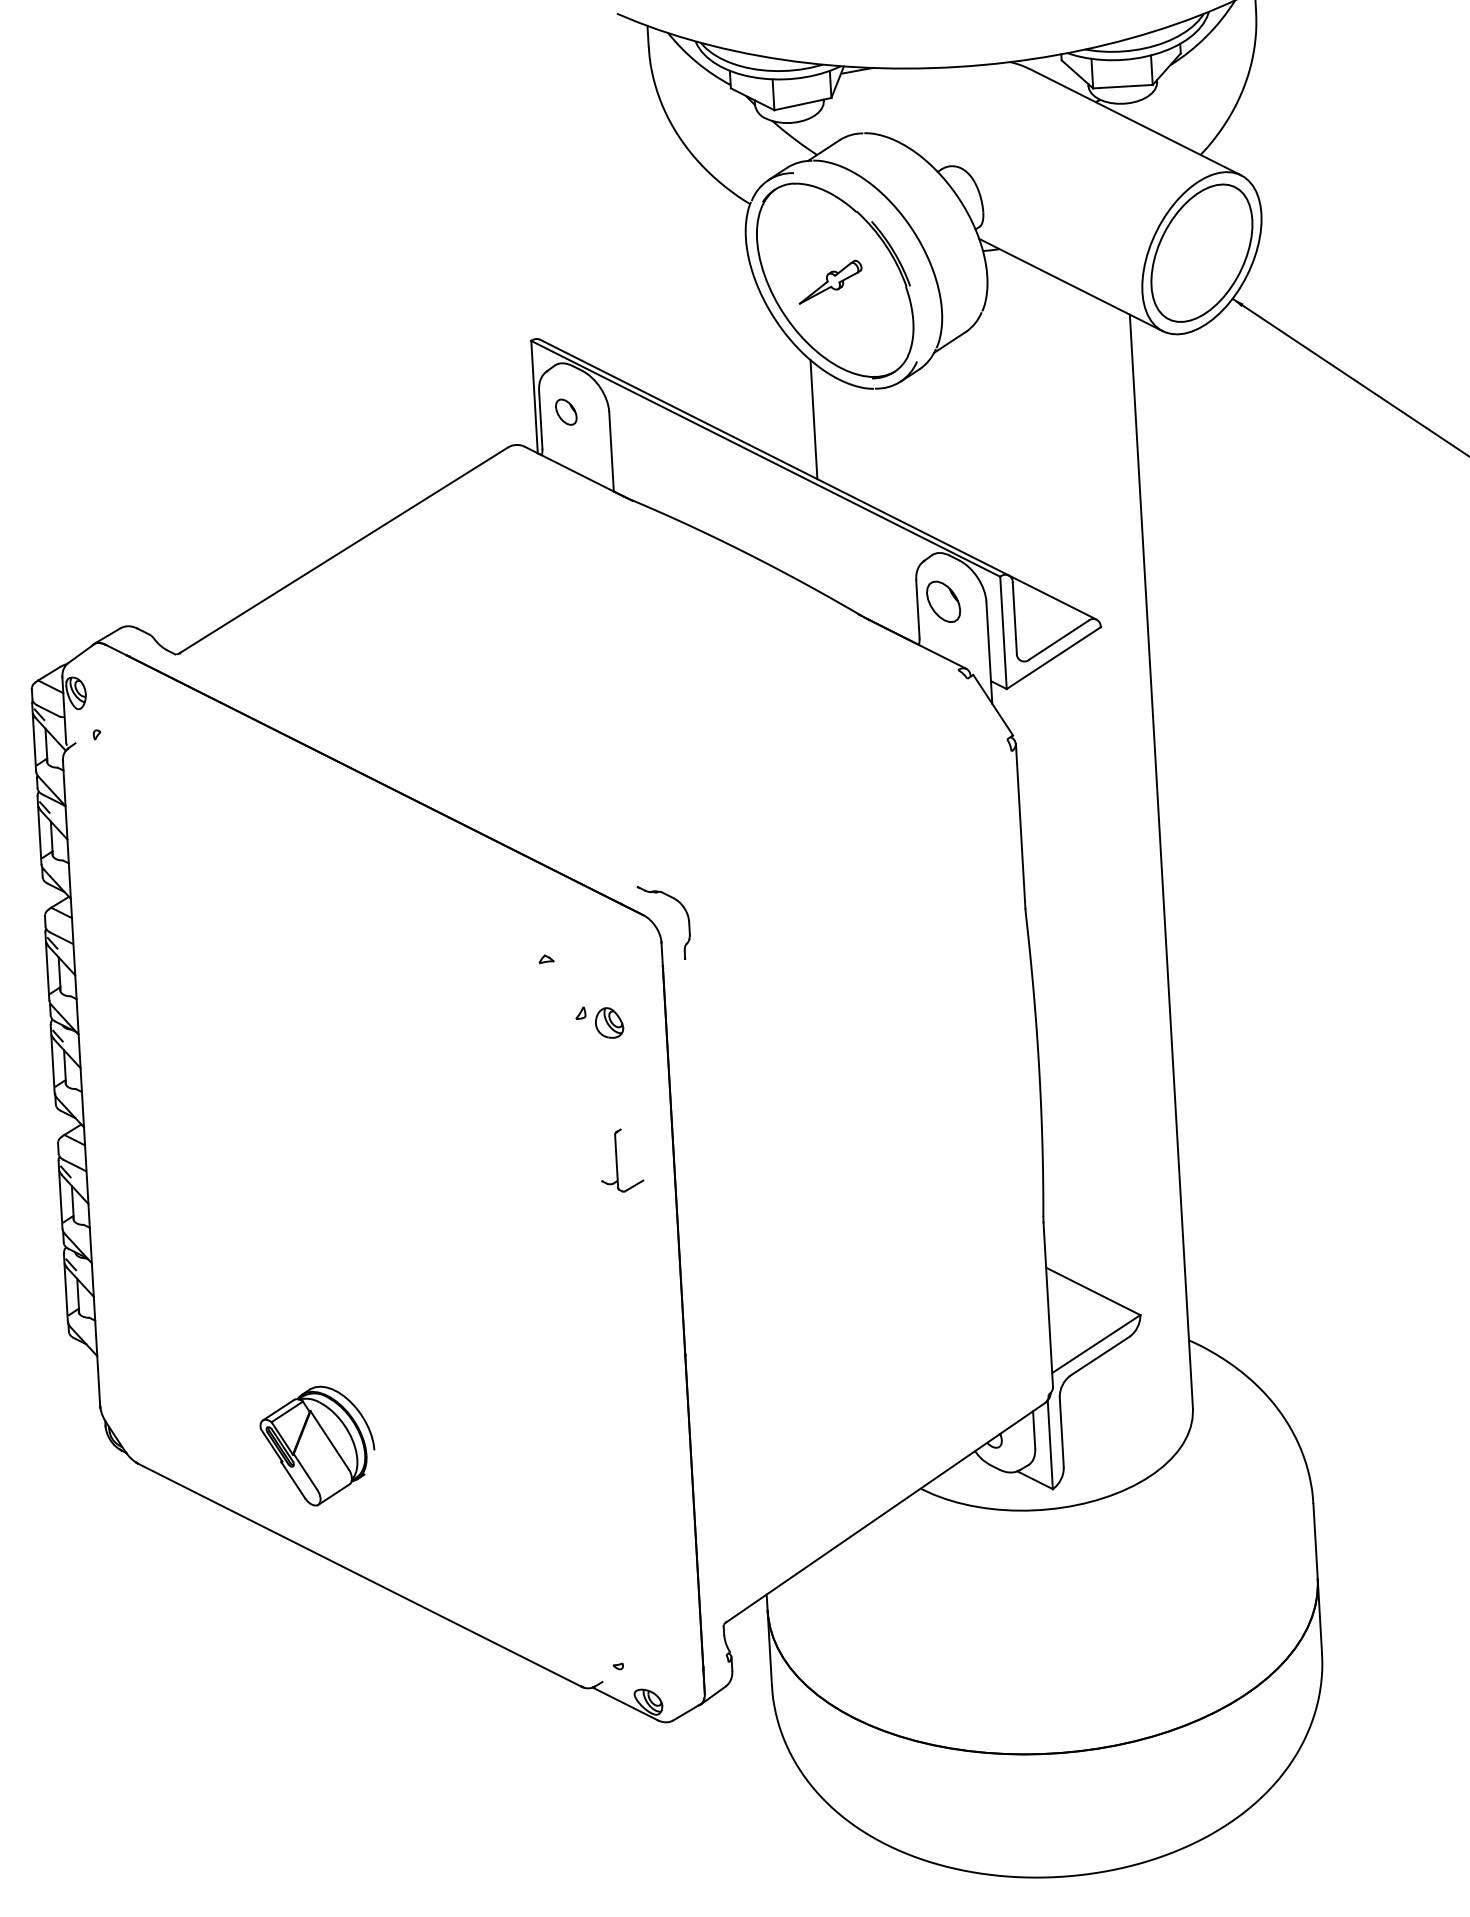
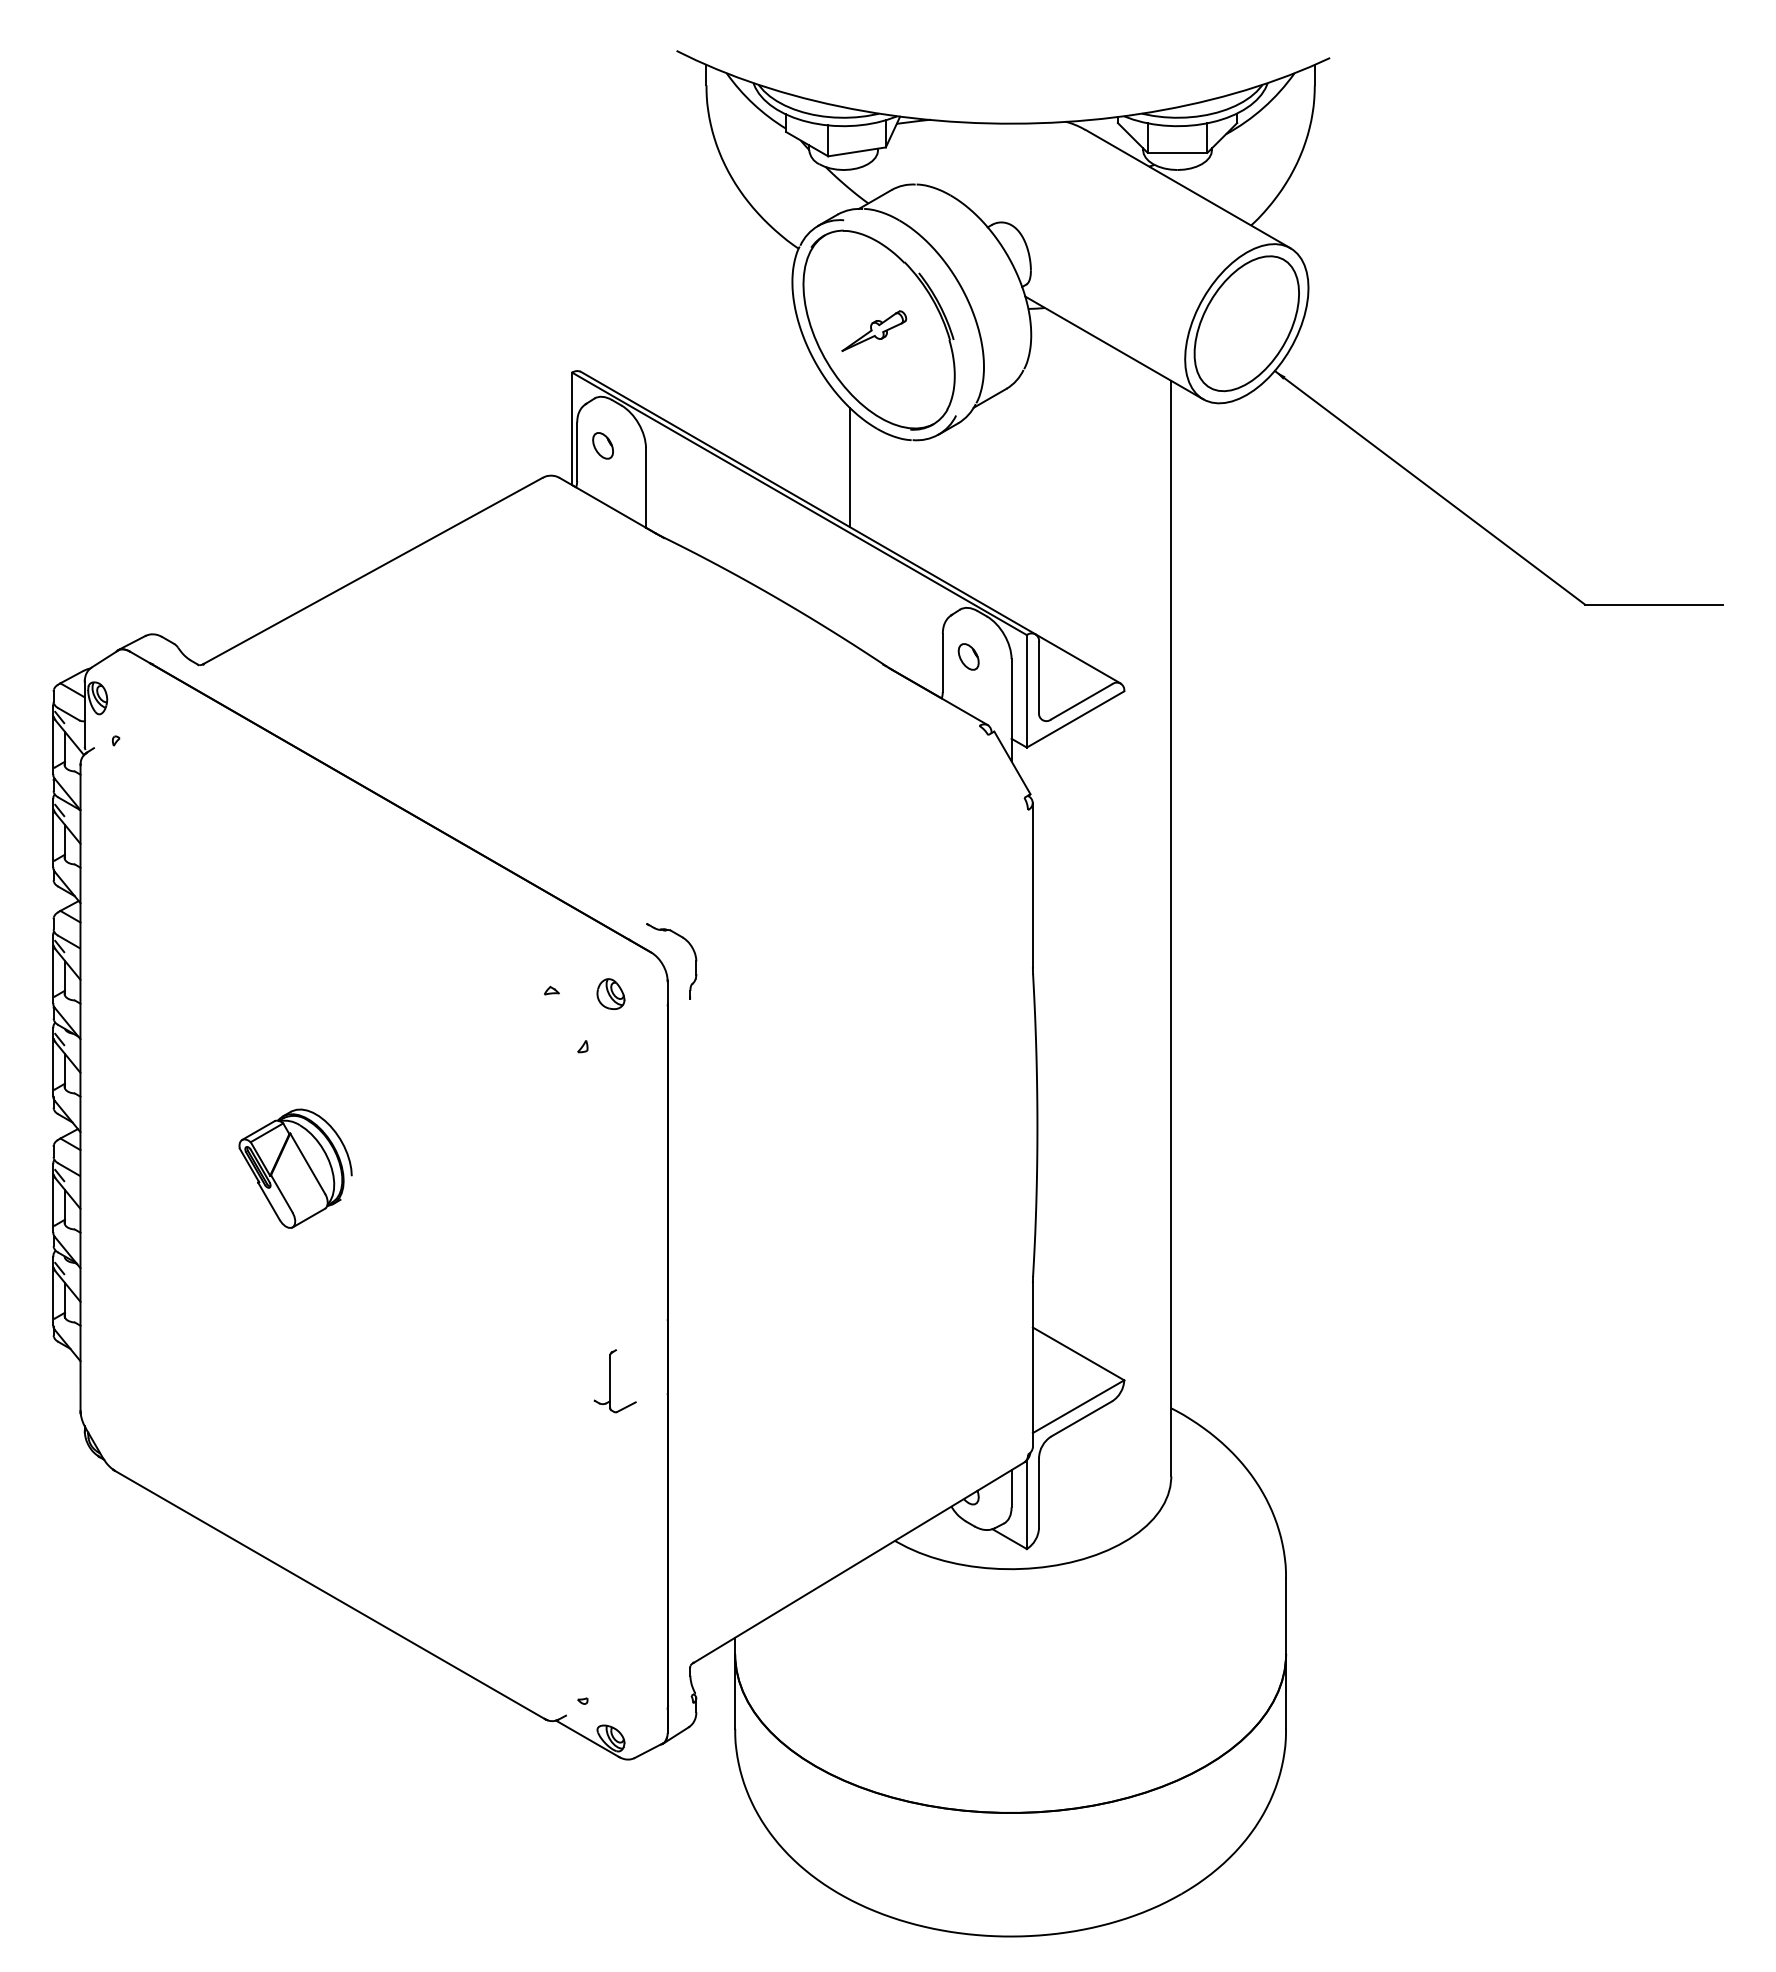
part: (943, 601) -> (968, 656), size x0.62
part: (608, 1022) -> (610, 993), moved
part: (620, 1160) -> (614, 1381), moved
part: (317, 1445) -> (295, 1168), moved

